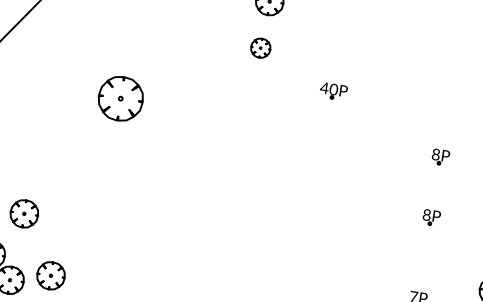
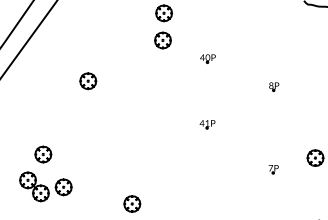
part: (259, 48) -> (162, 40), size x1.43
part: (121, 99) -> (88, 81), size x0.62
part: (315, 204) -> (207, 124), added
part: (431, 218) -> (274, 122), removed

